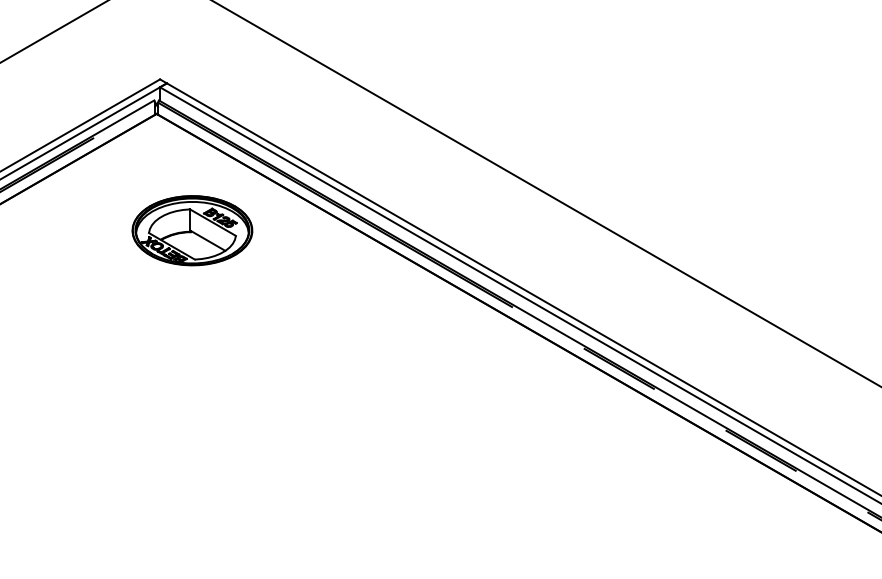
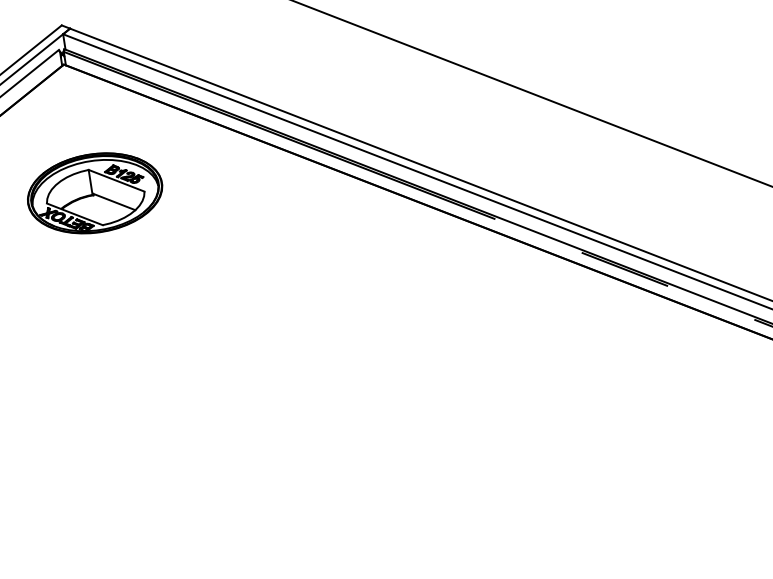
part: (192, 230) -> (95, 193), moved

